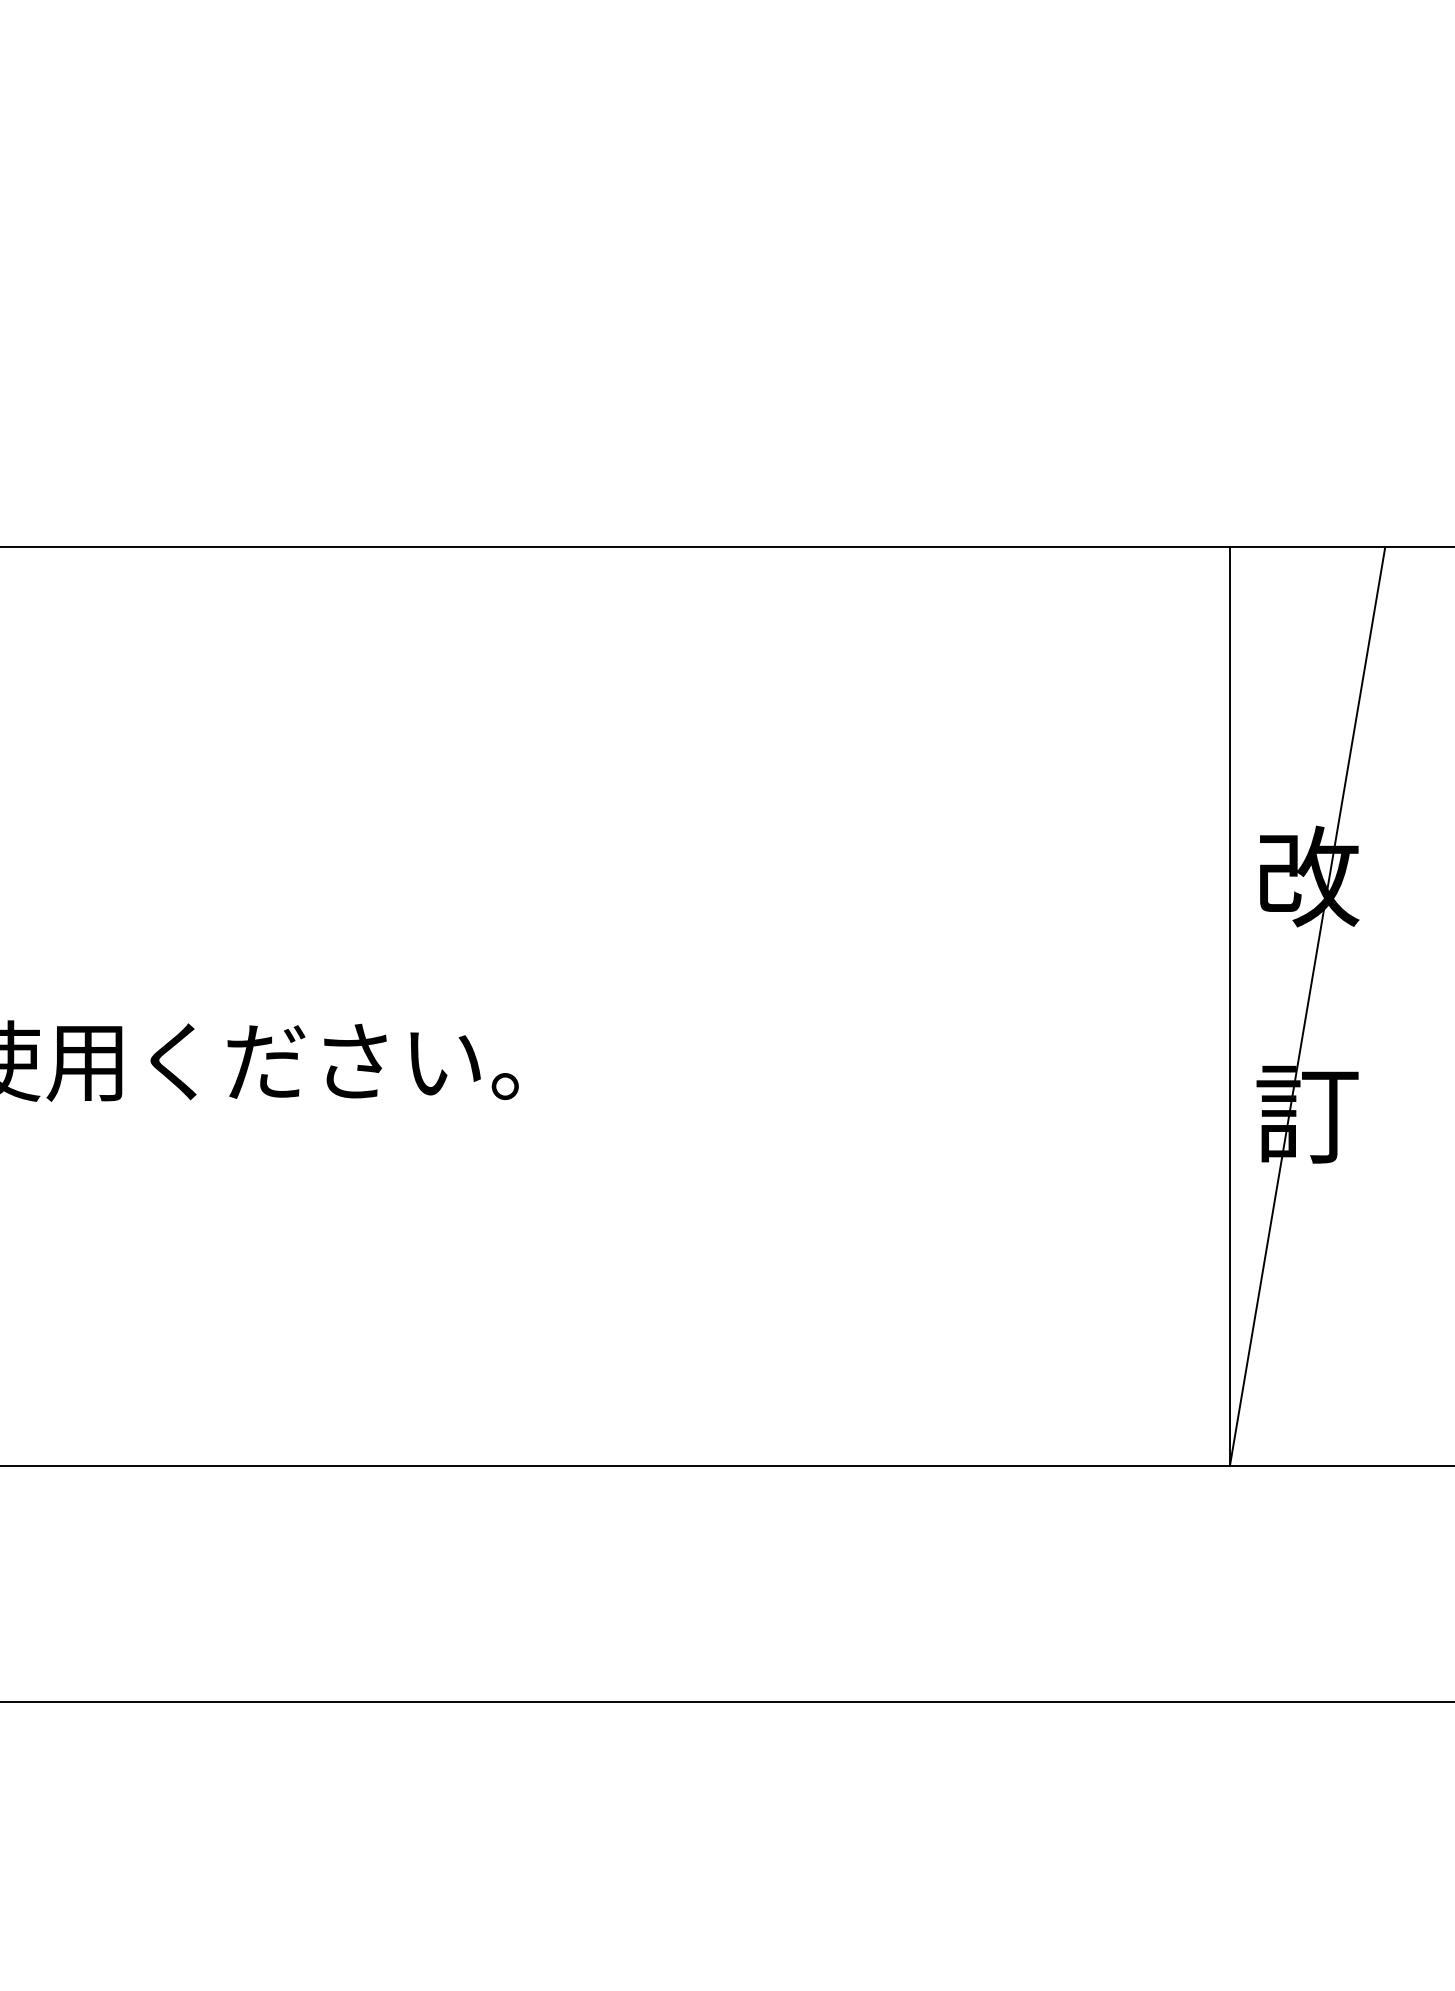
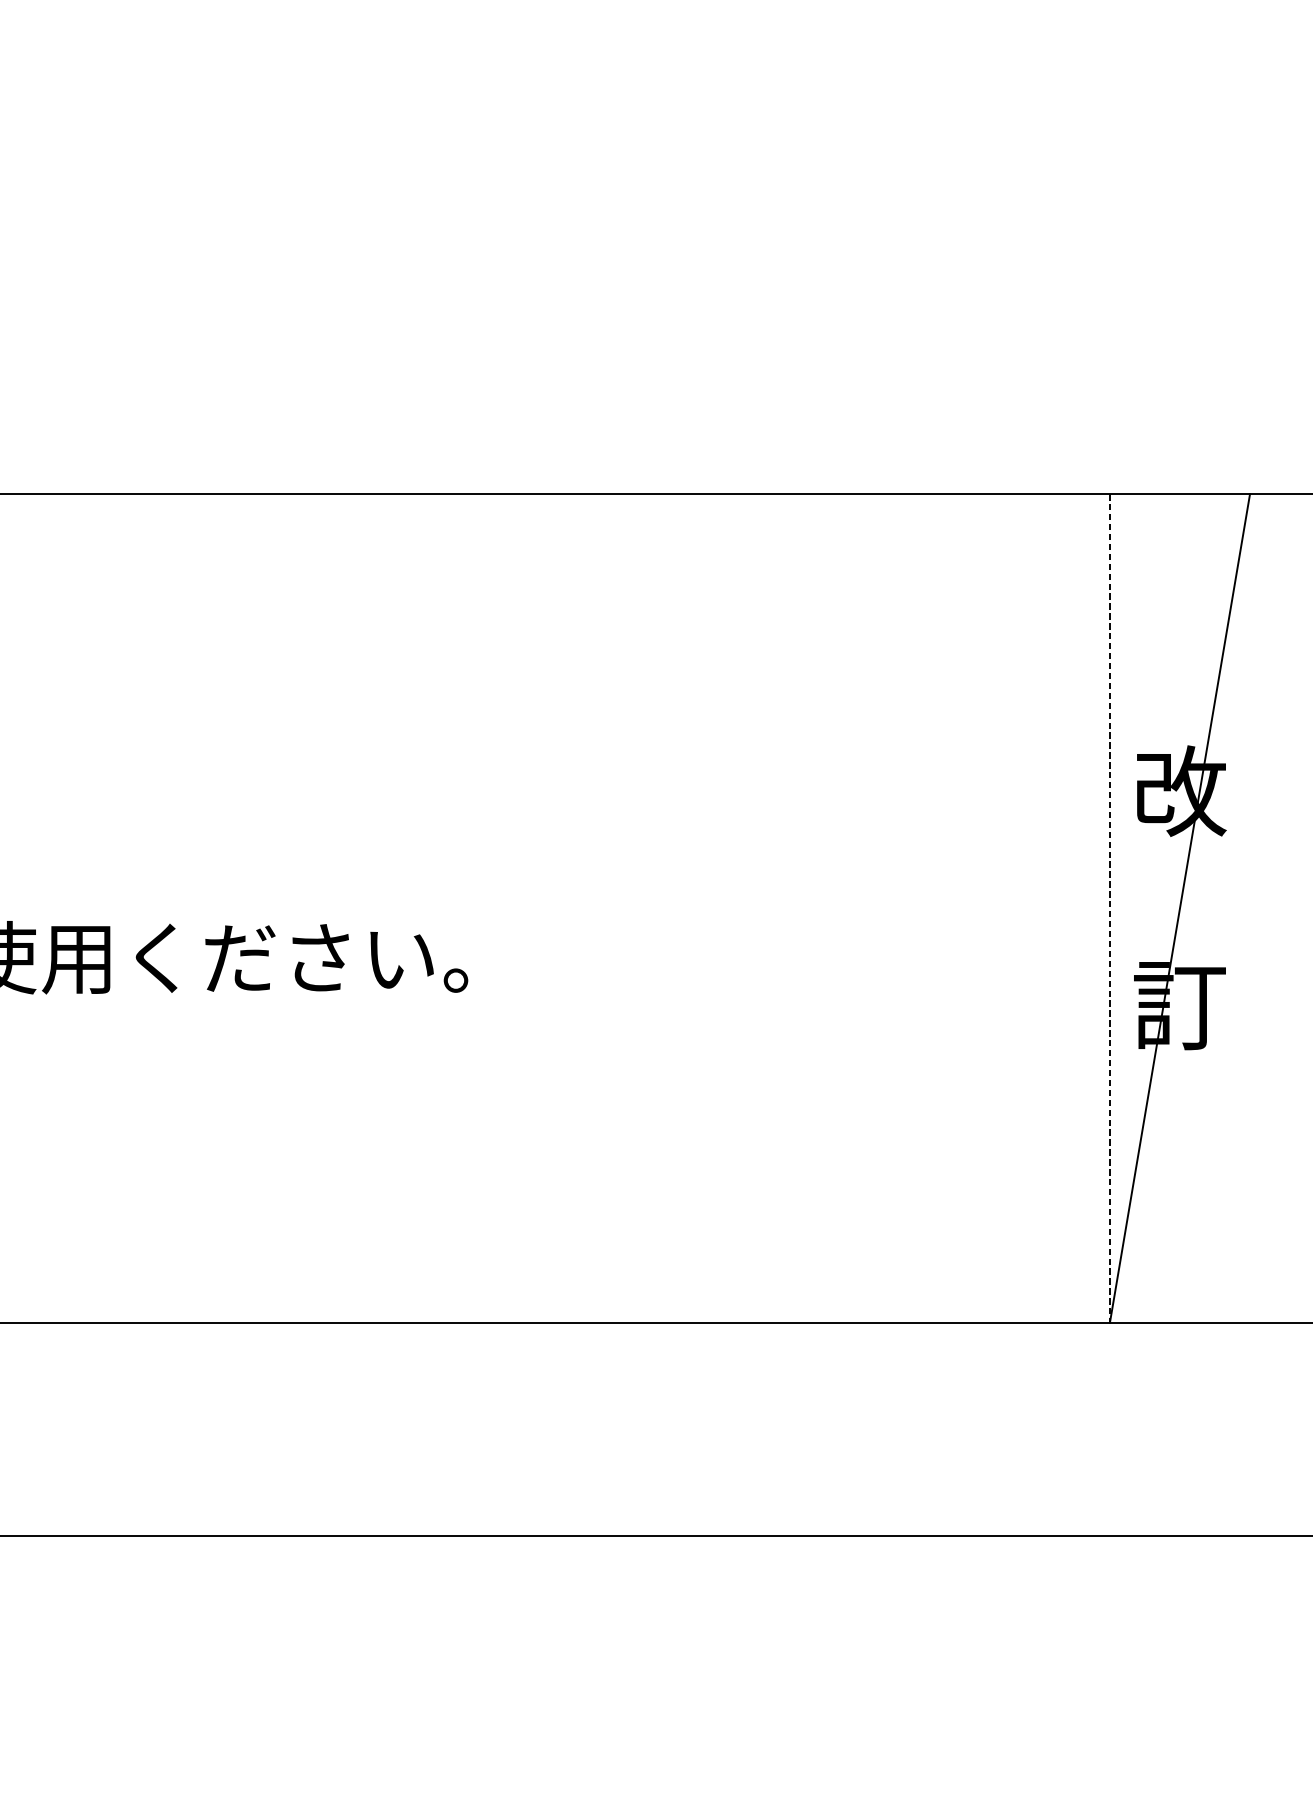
line: (1229, 1007) -> (1109, 909), solid -> dashed

